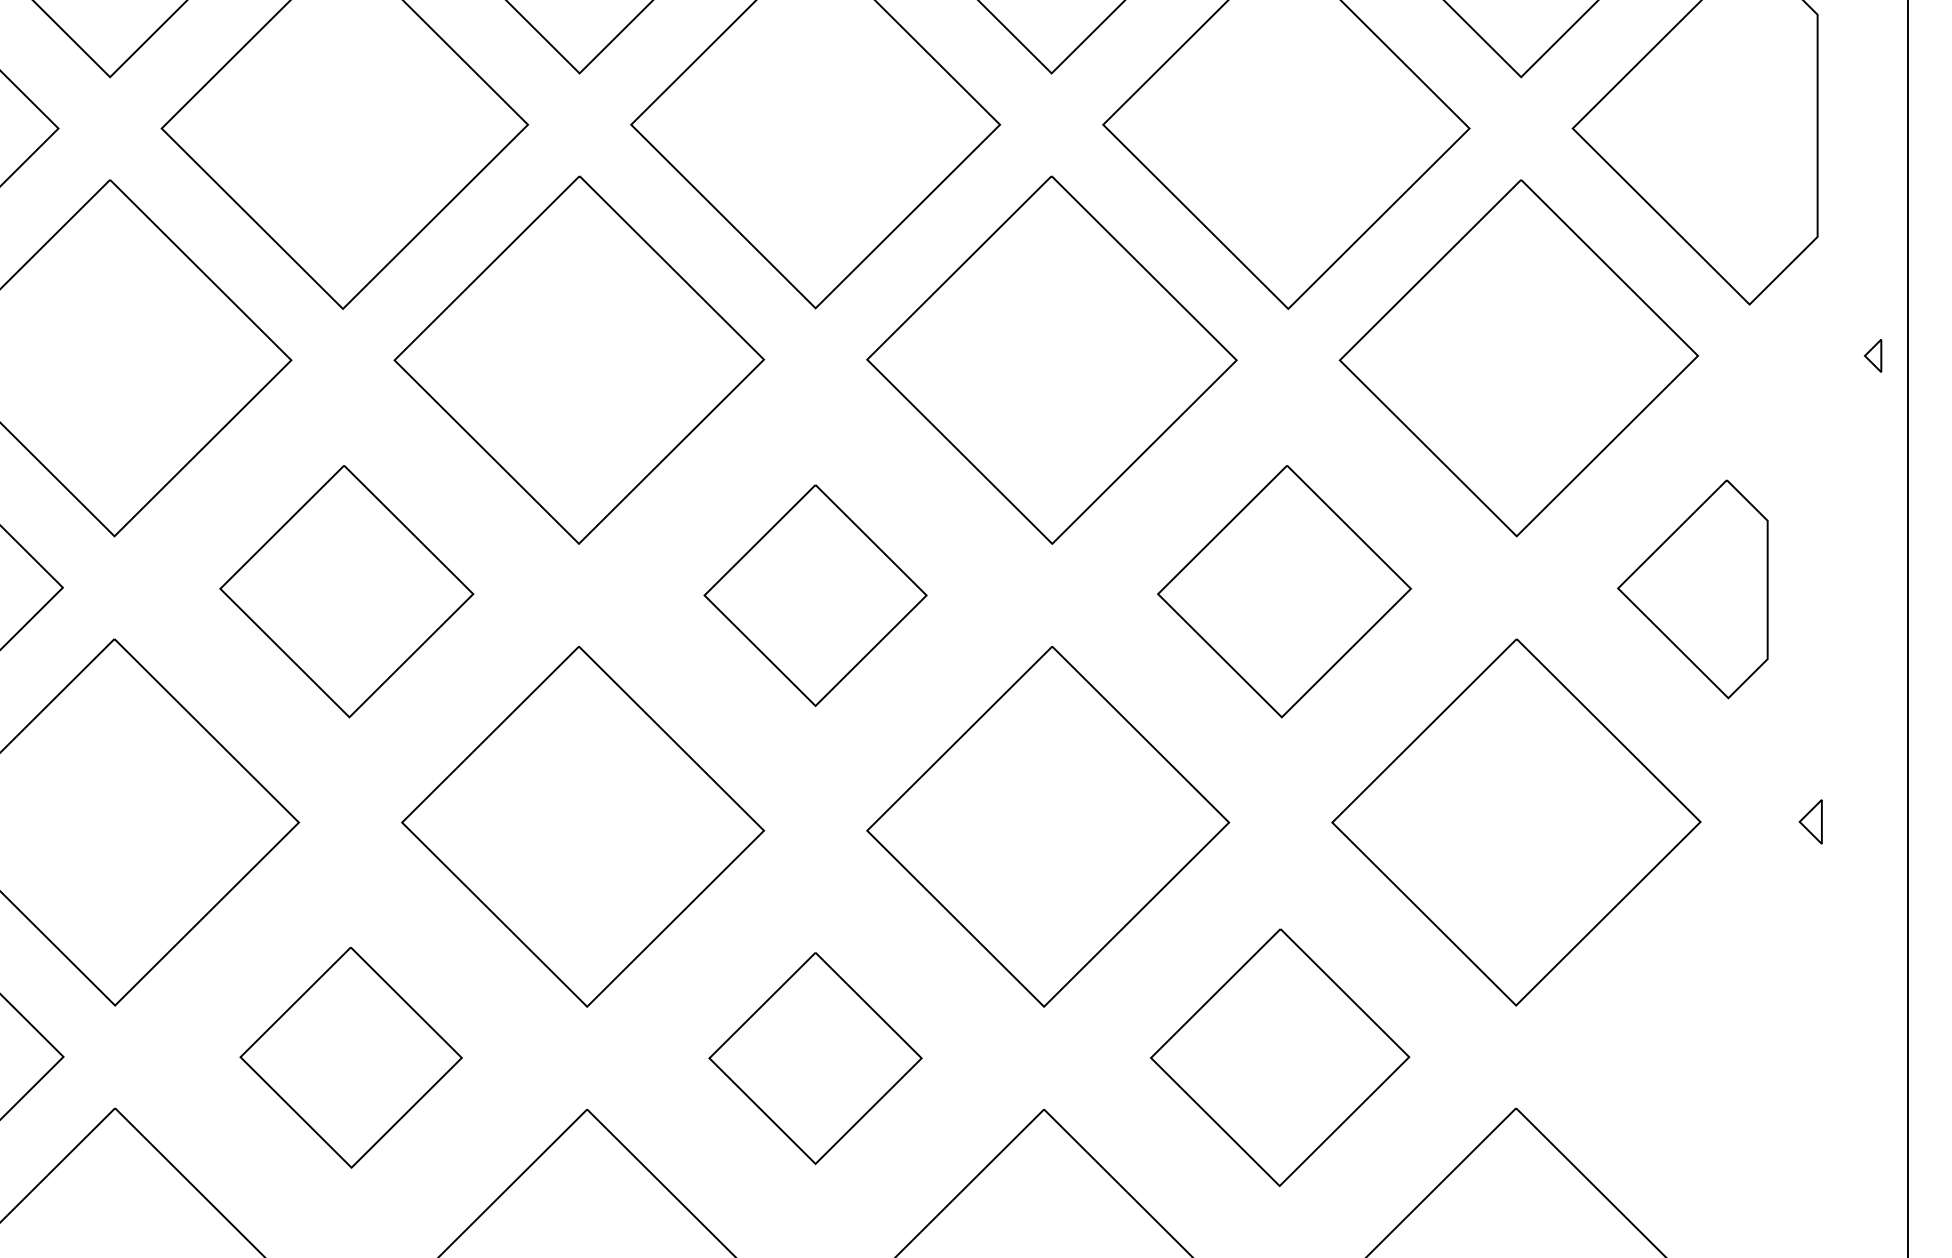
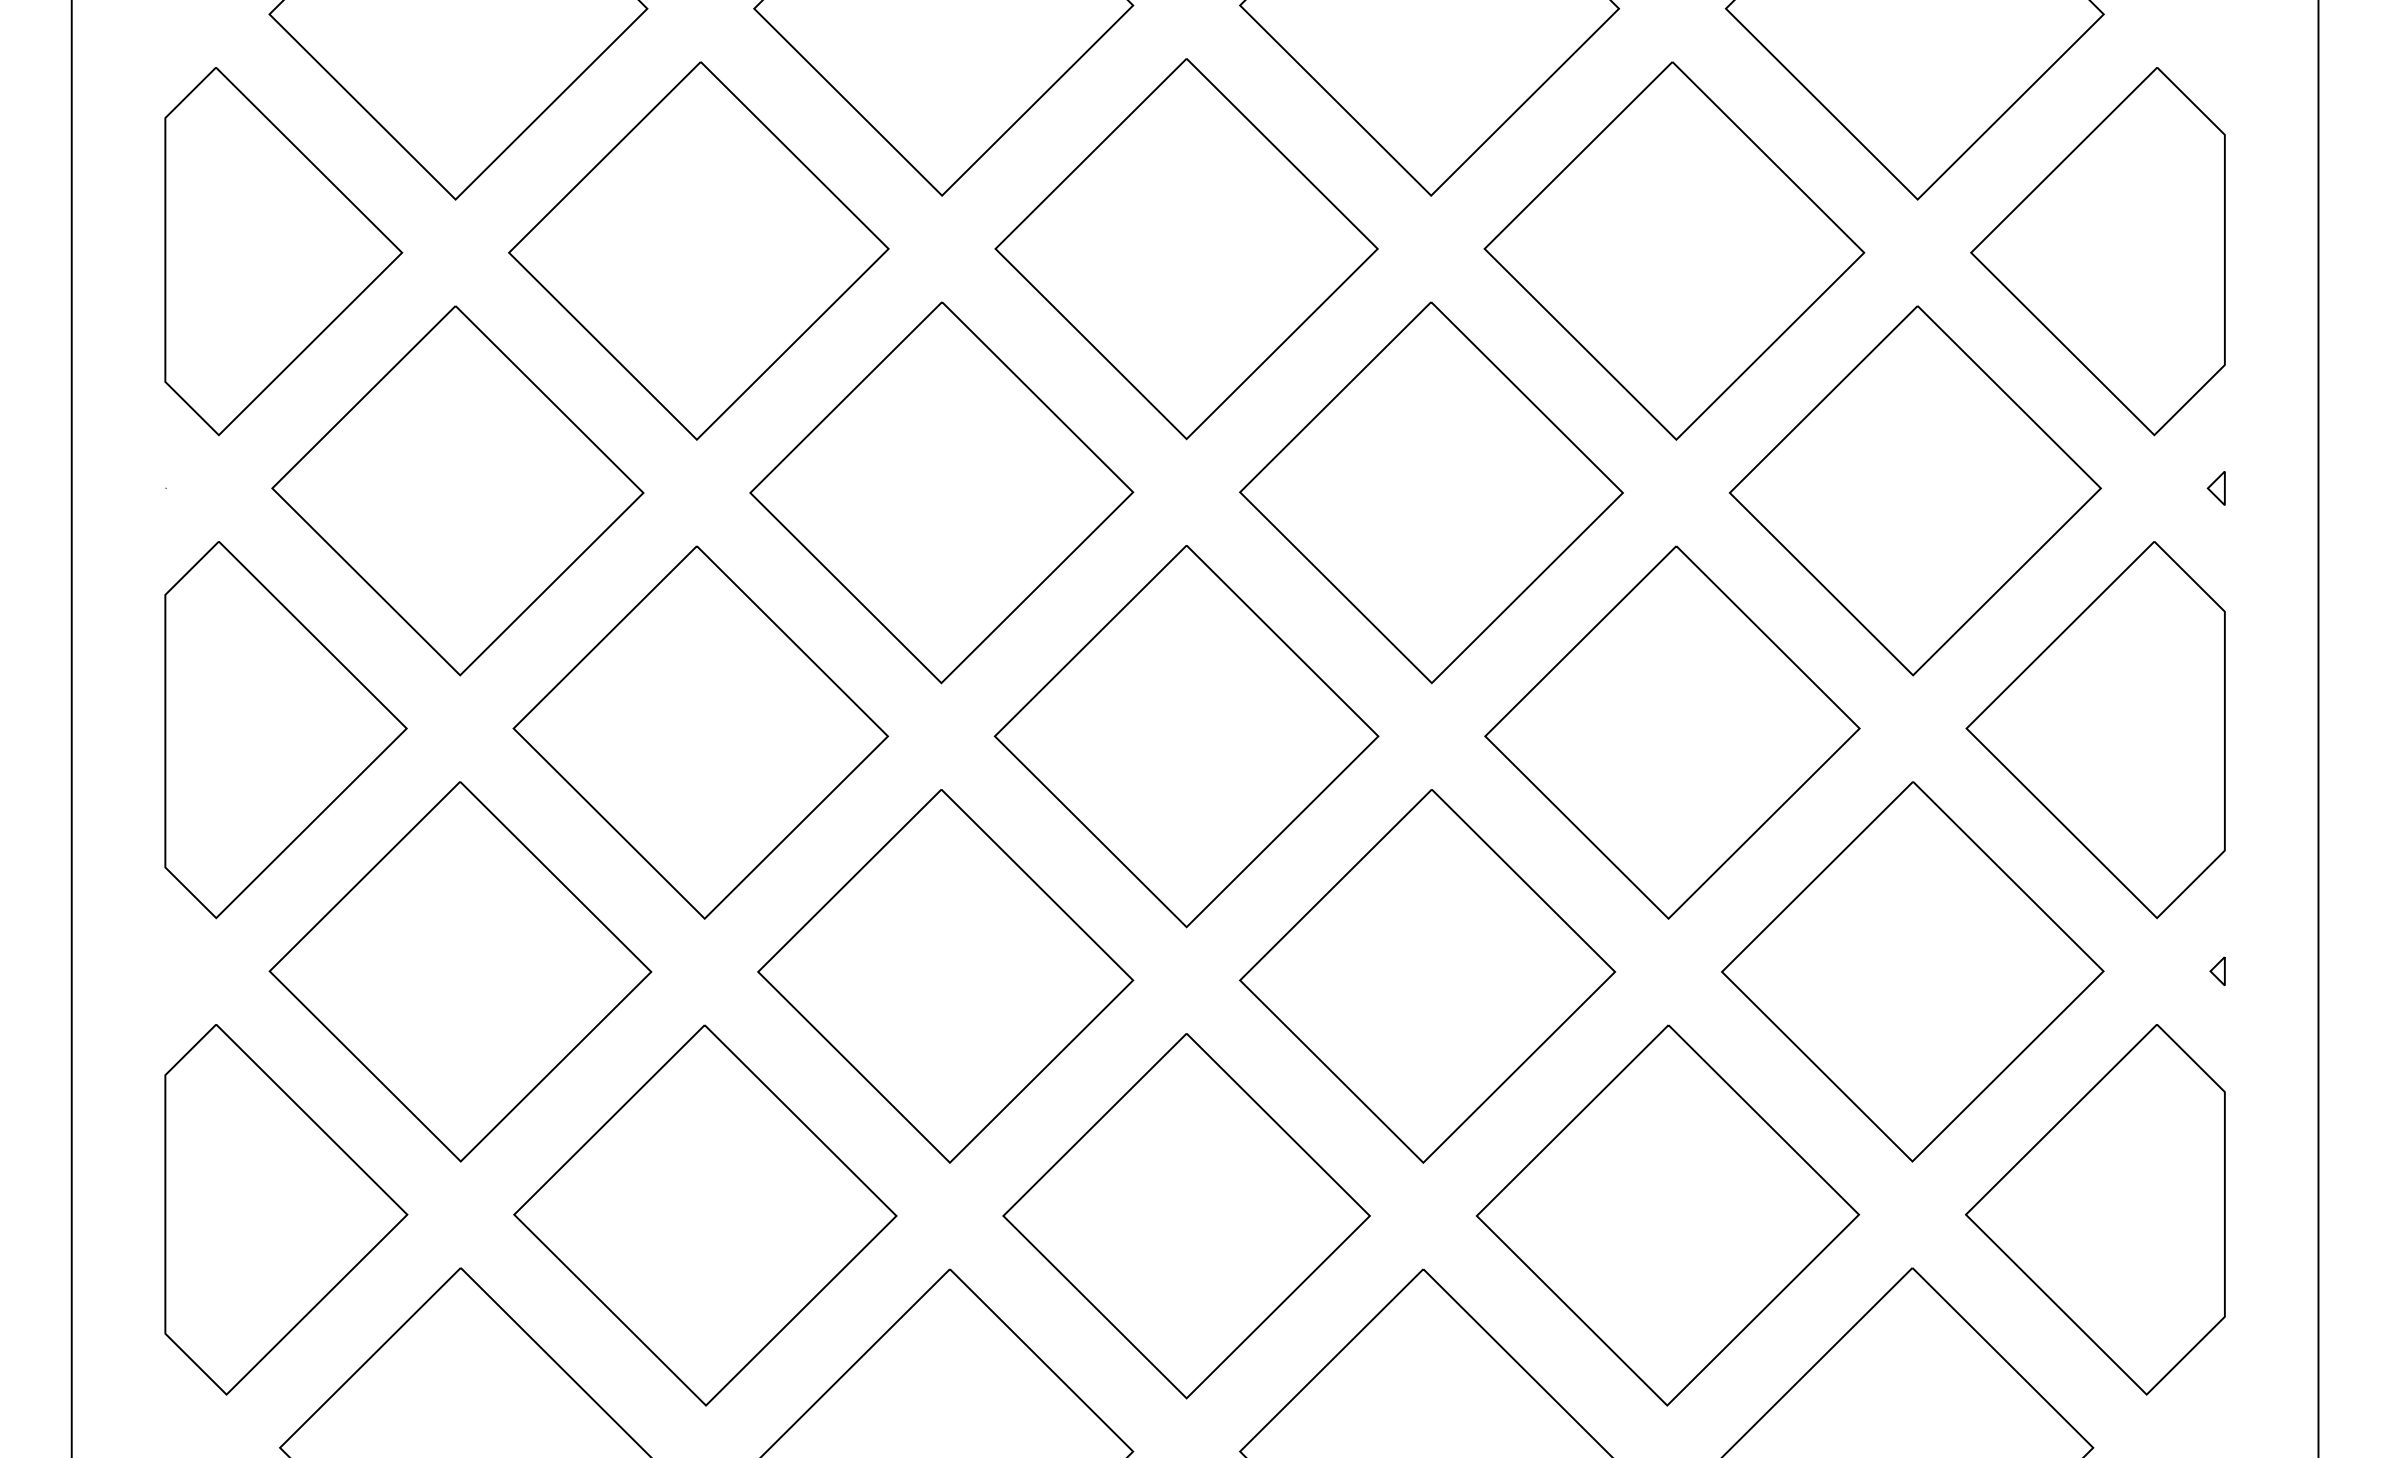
part: (1872, 356) -> (2215, 488), moved
part: (1692, 589) -> (2095, 730), size x1.67
part: (346, 591) -> (700, 732), size x1.43
part: (1284, 591) -> (1672, 732), size x1.43
part: (815, 595) -> (1186, 736), size x1.67
part: (1810, 822) -> (2217, 971), size x0.62
part: (1691, 1051) -> (2094, 1209), added
part: (351, 1057) -> (705, 1215), size x1.67
part: (1279, 1057) -> (1667, 1215), size x1.43
part: (815, 1058) -> (1186, 1216), size x1.67

